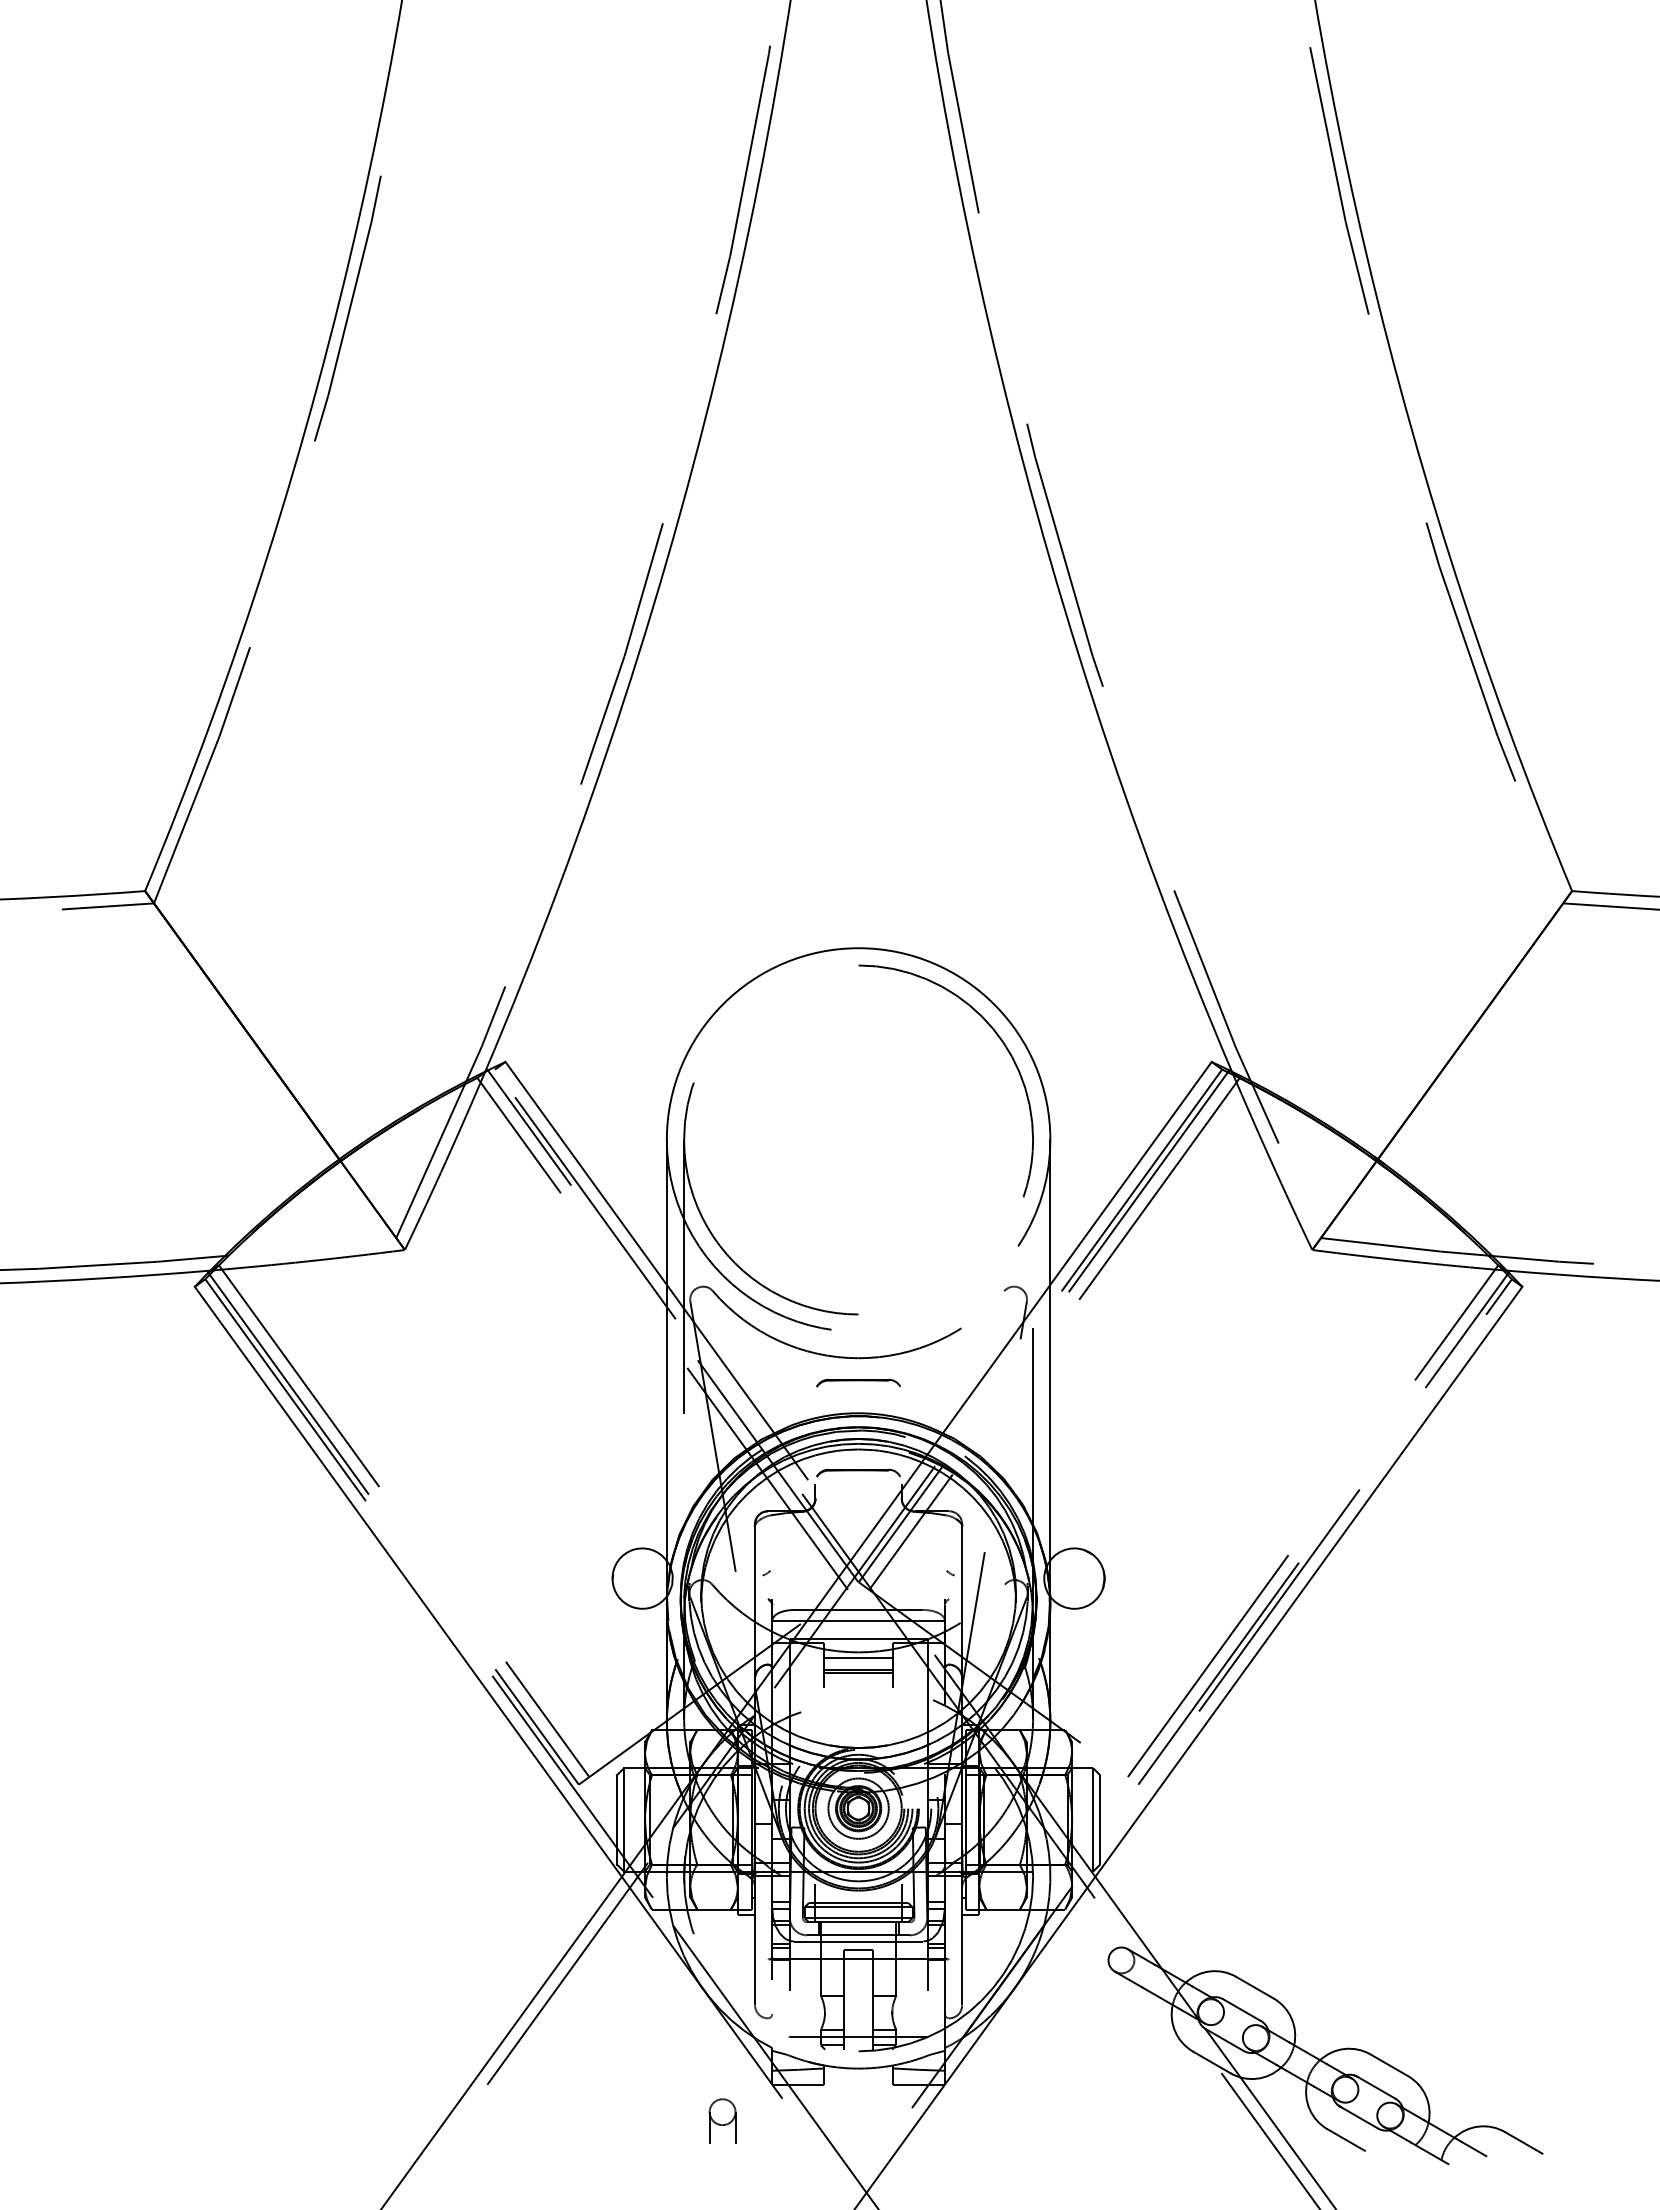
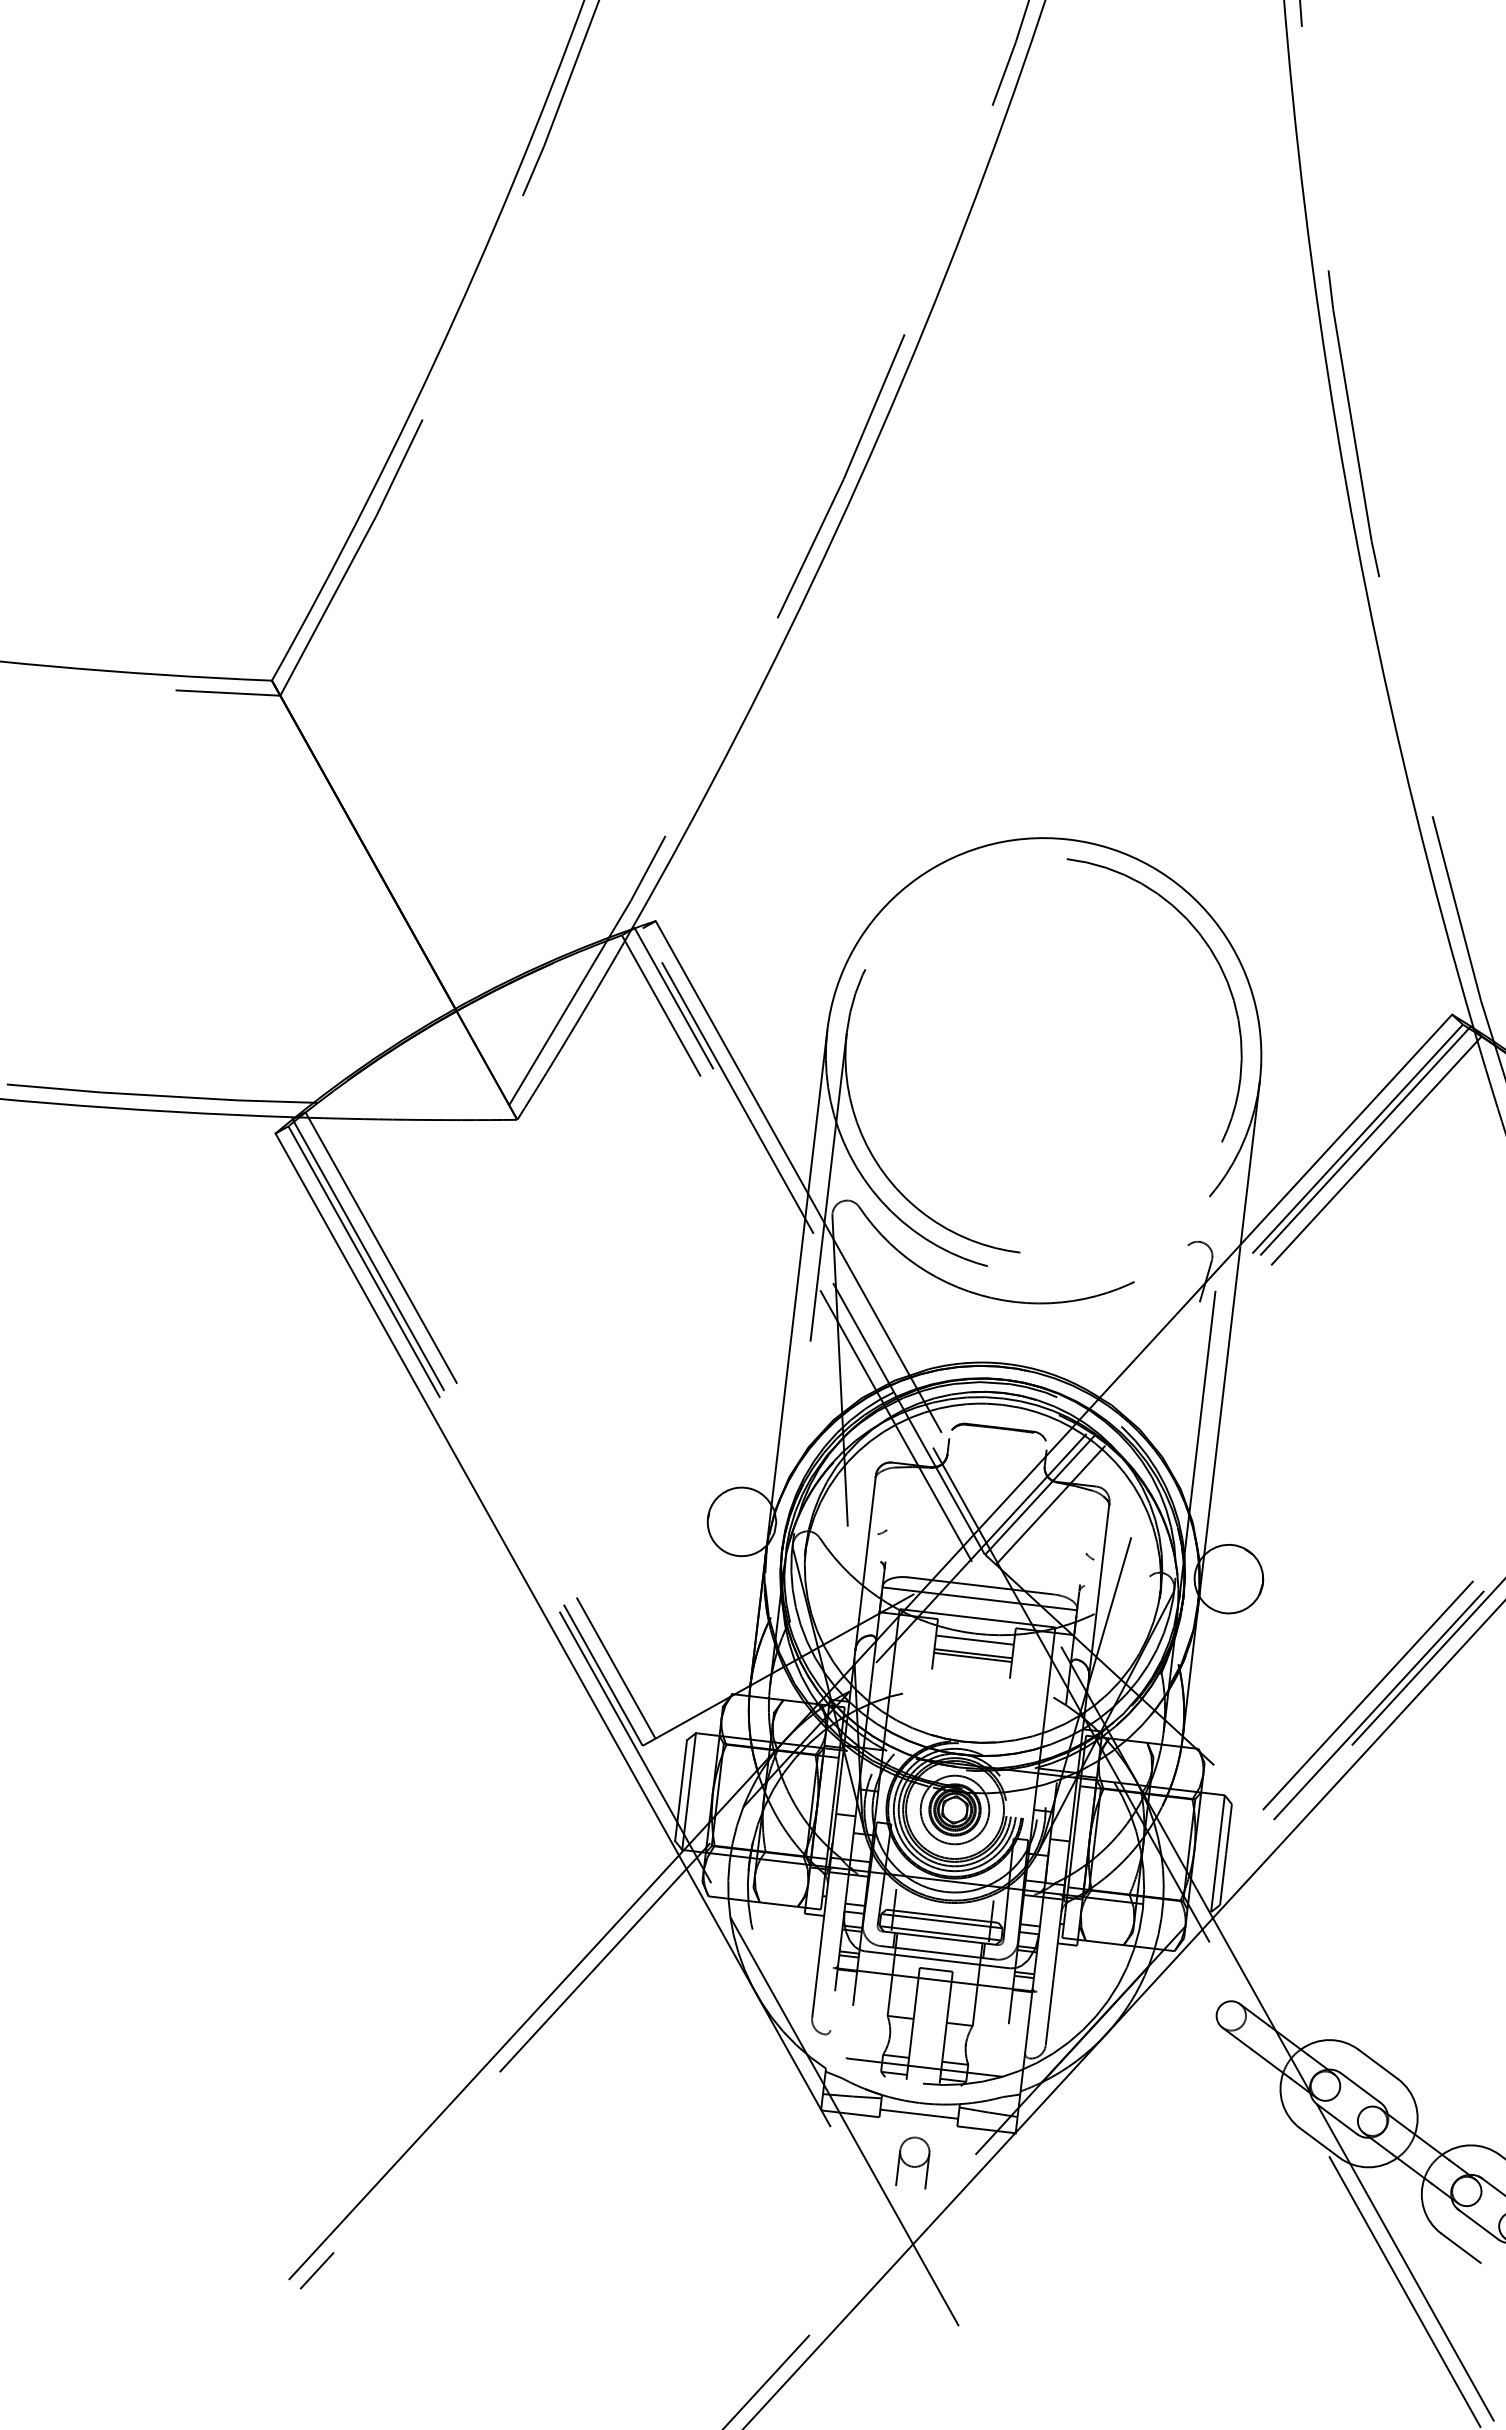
part: (858, 1382) -> (1011, 1329), removed
line: (858, 2078) -> (919, 2114), added
part: (722, 2120) -> (913, 2161), moved

